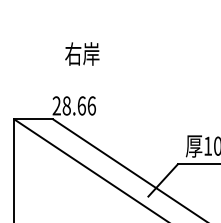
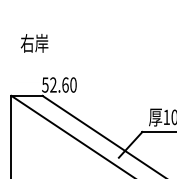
text: (82, 53) -> (34, 42), moved
text: (73, 105) -> (58, 84), 28.66 -> 52.60

